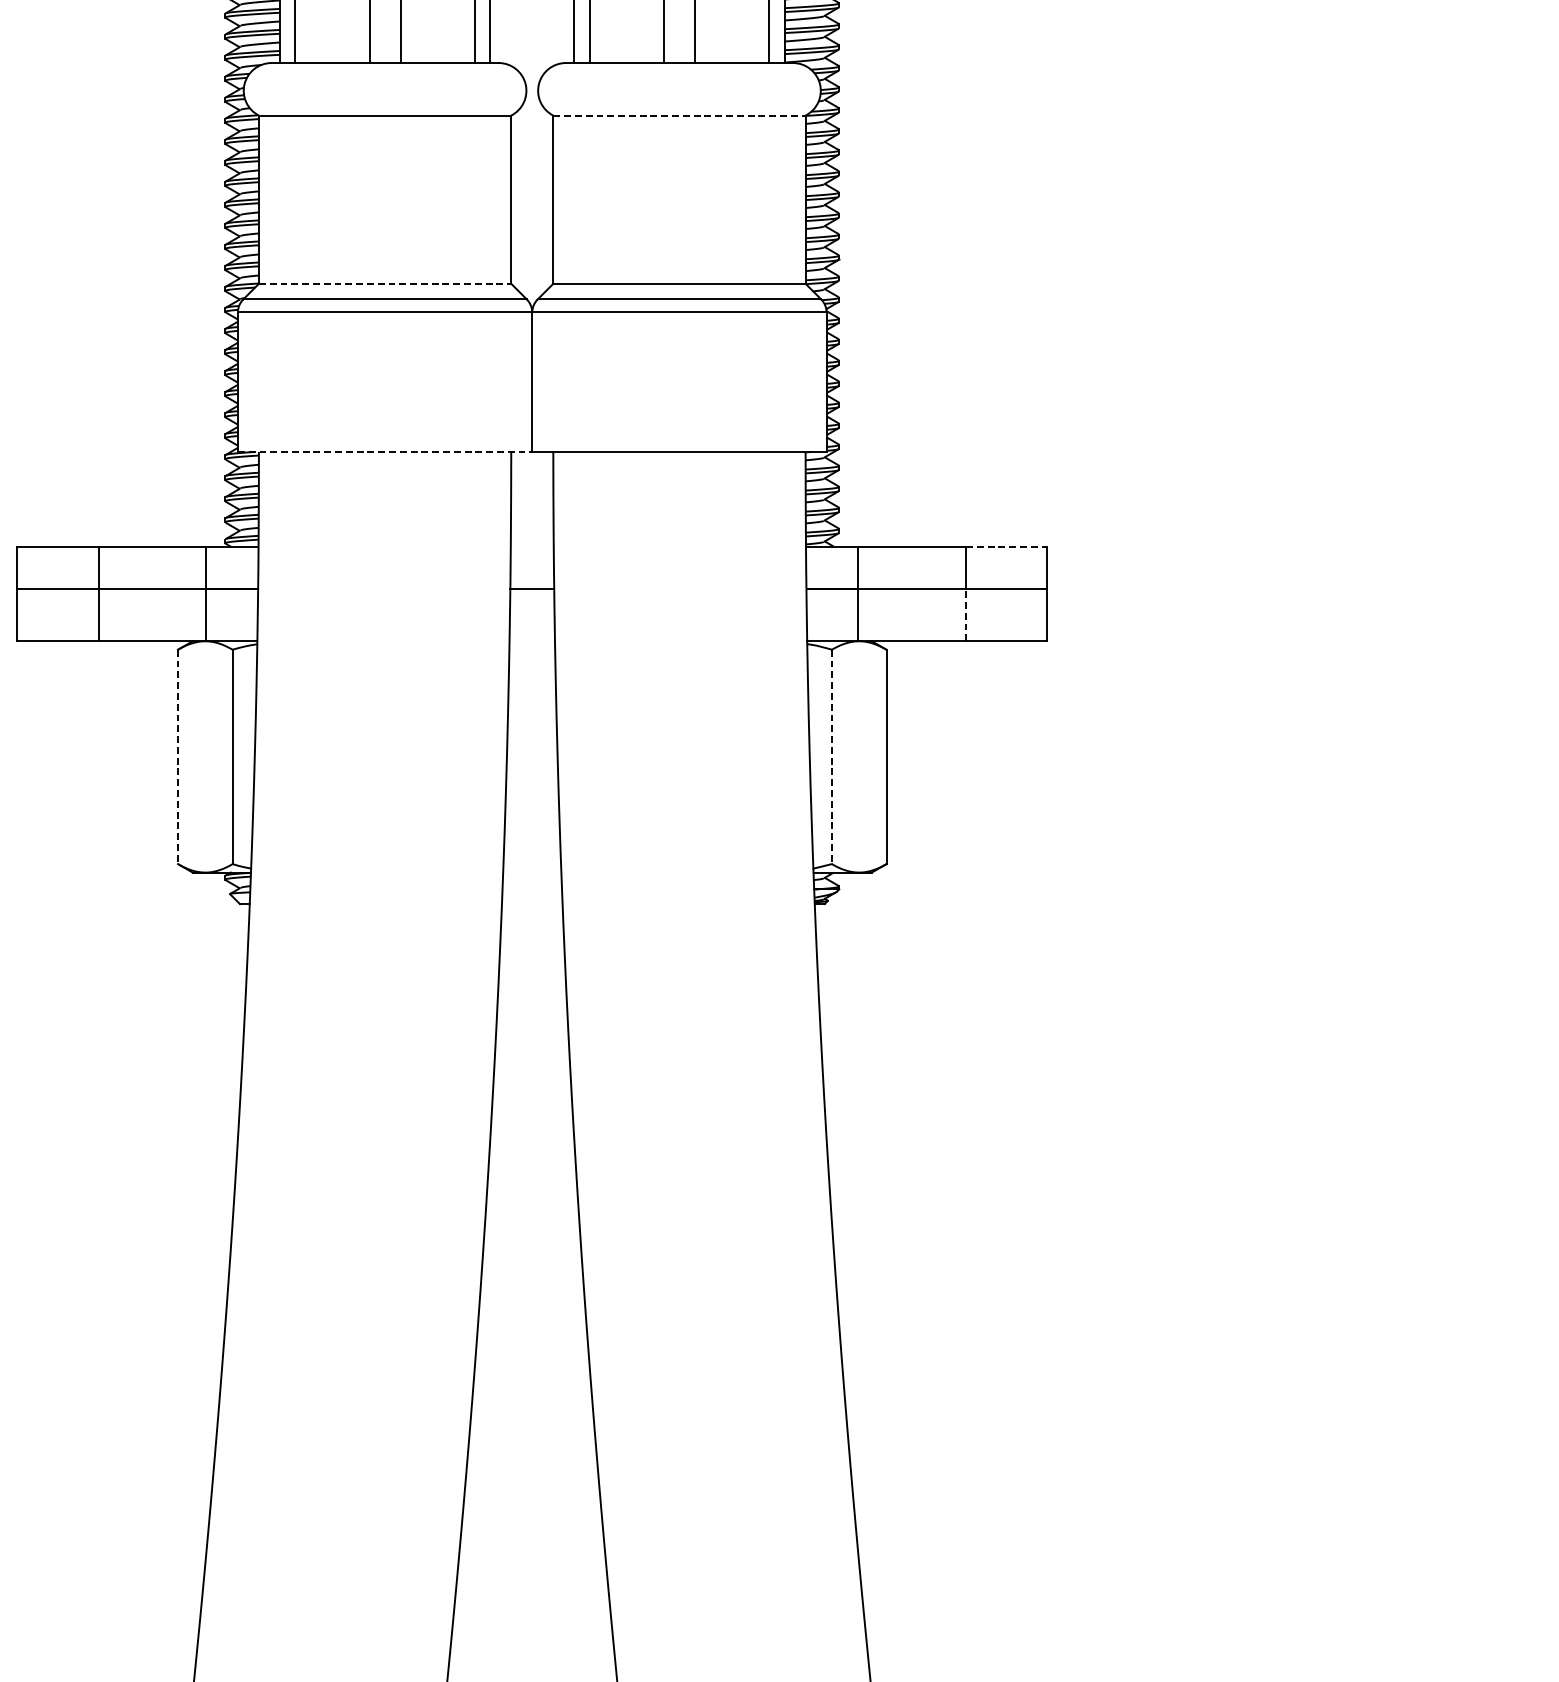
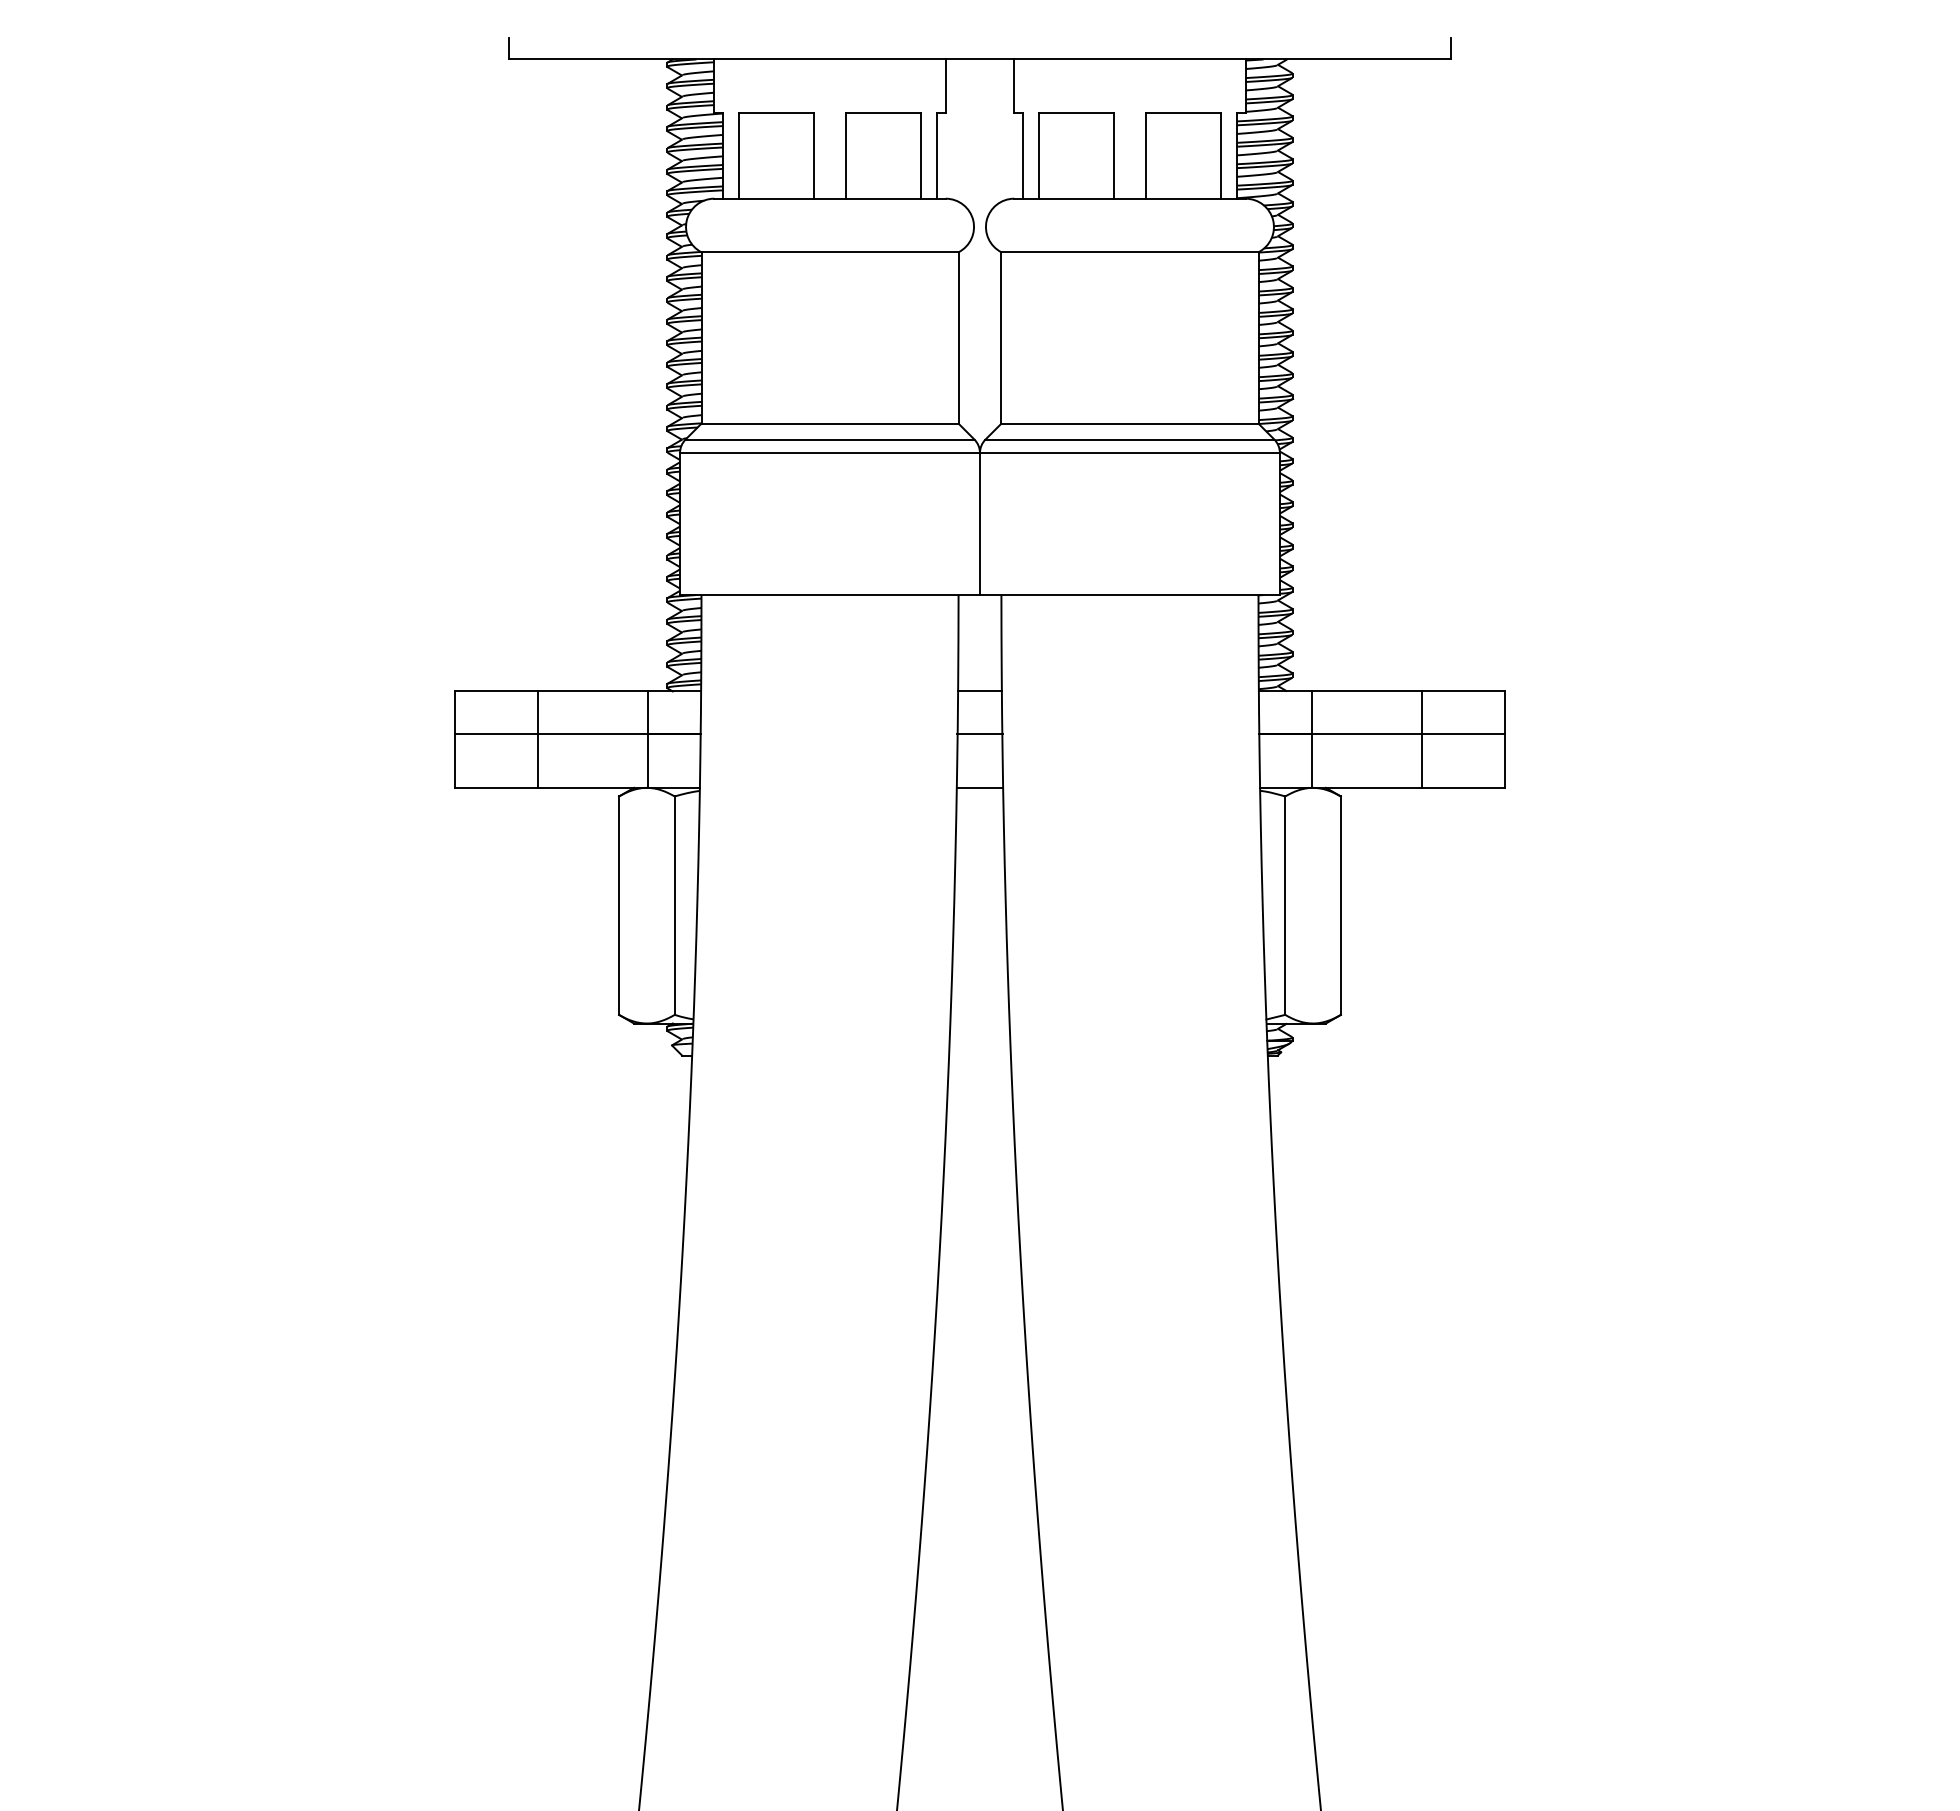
line: (679, 115) -> (1129, 252), dashed -> solid
line: (385, 283) -> (830, 423), dashed -> solid
line: (385, 452) -> (830, 595), dashed -> solid
line: (531, 546) -> (979, 691), added
line: (1006, 546) -> (1463, 691), dashed -> solid
line: (965, 615) -> (1421, 761), dashed -> solid
line: (531, 640) -> (979, 787), added
line: (178, 757) -> (619, 906), dashed -> solid
line: (832, 757) -> (1285, 906), dashed -> solid

